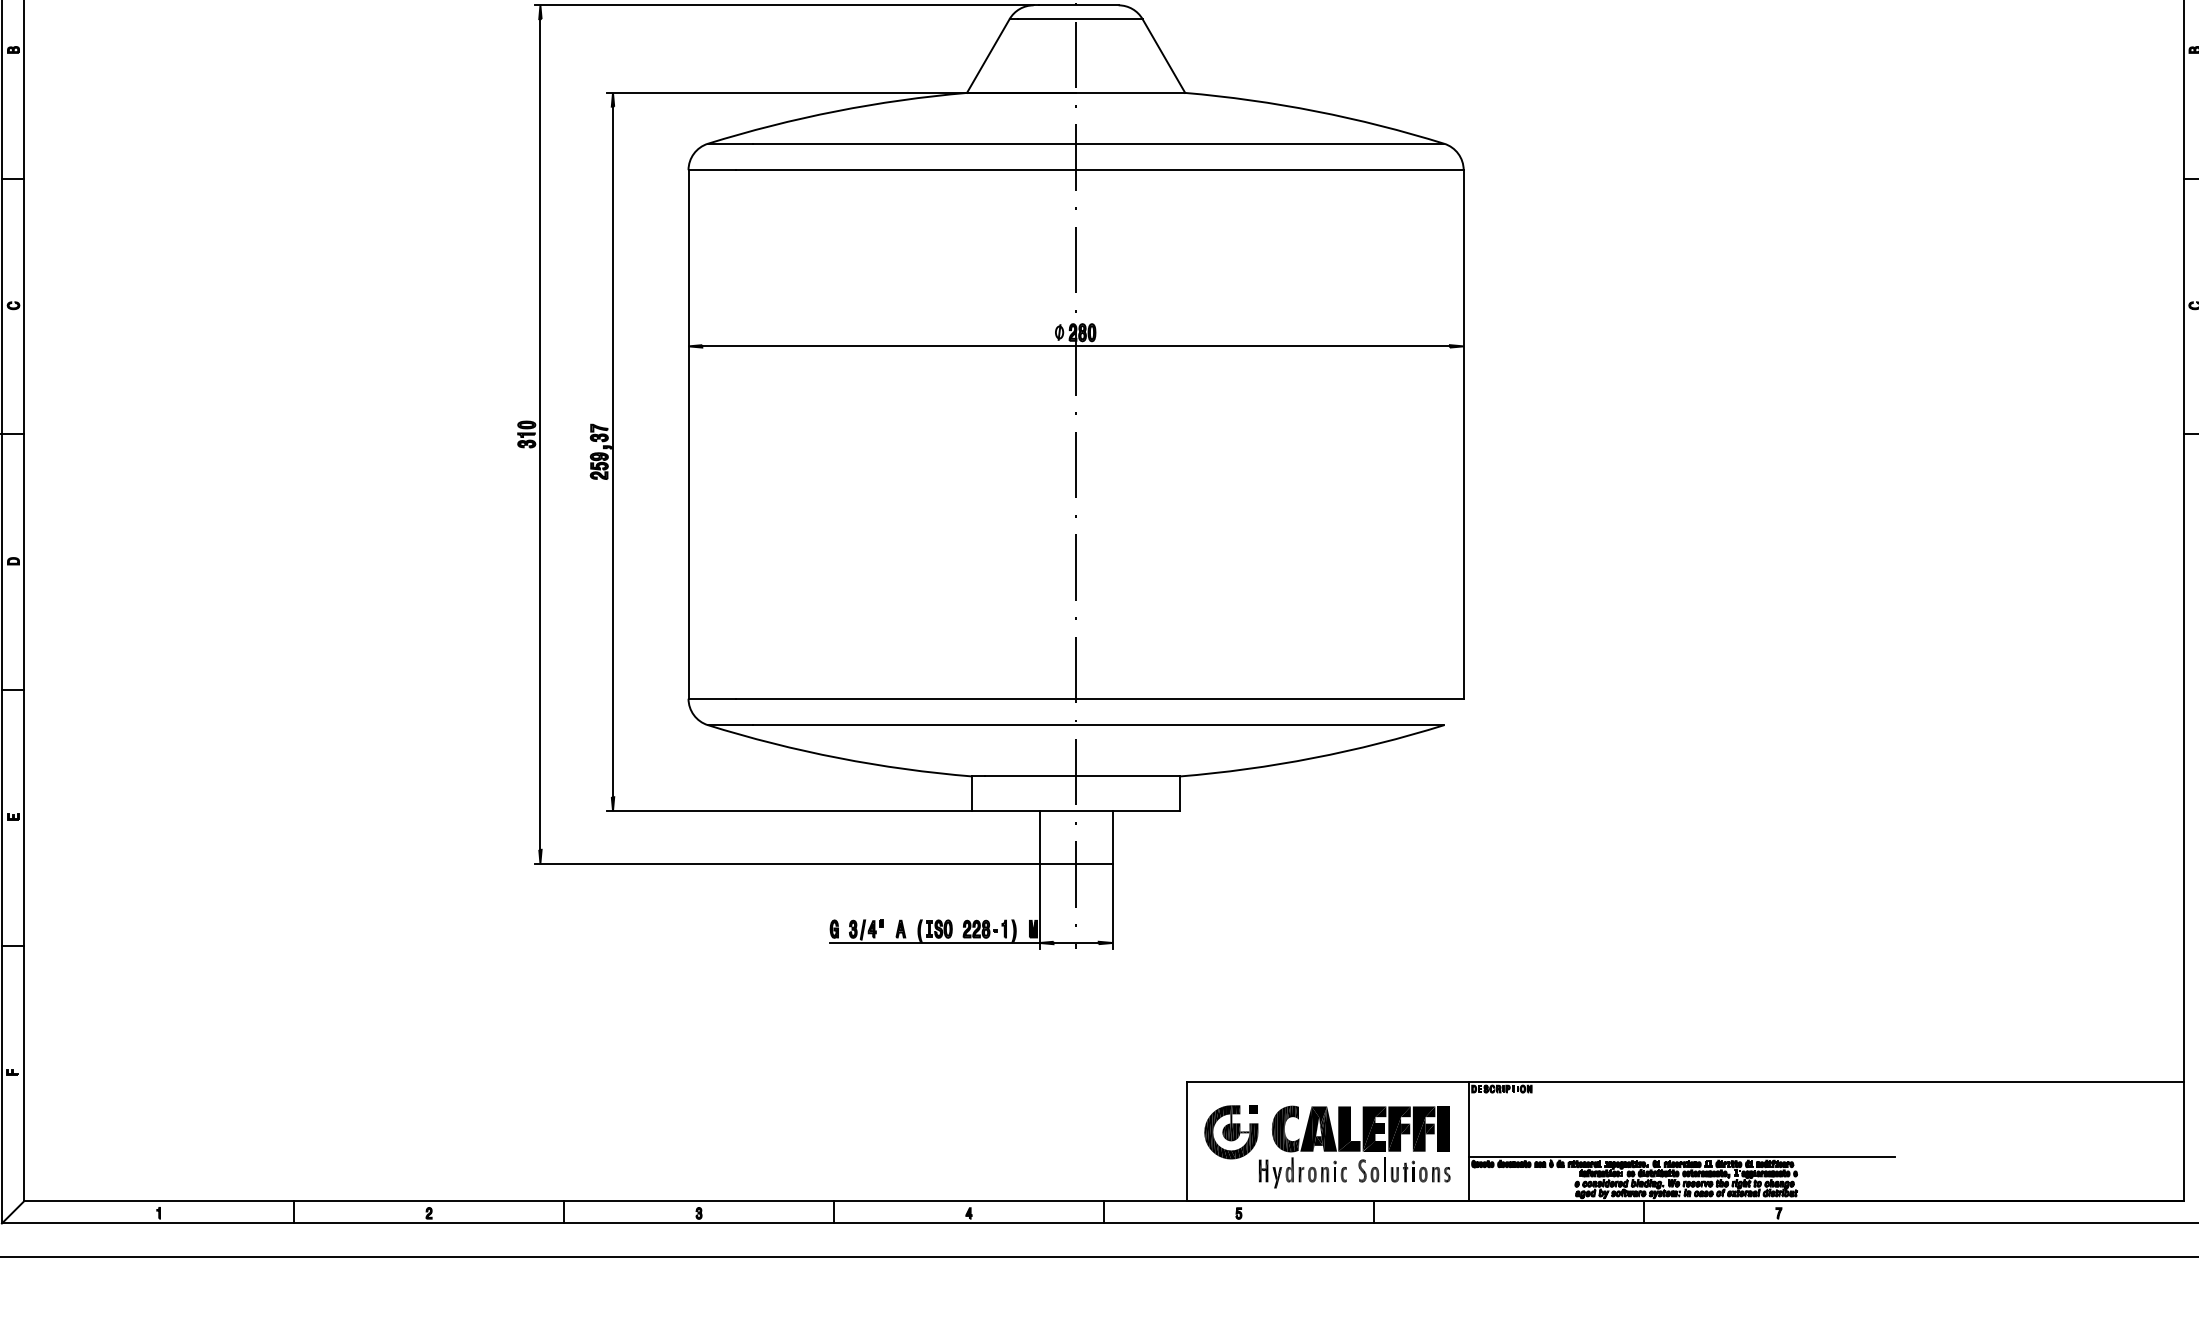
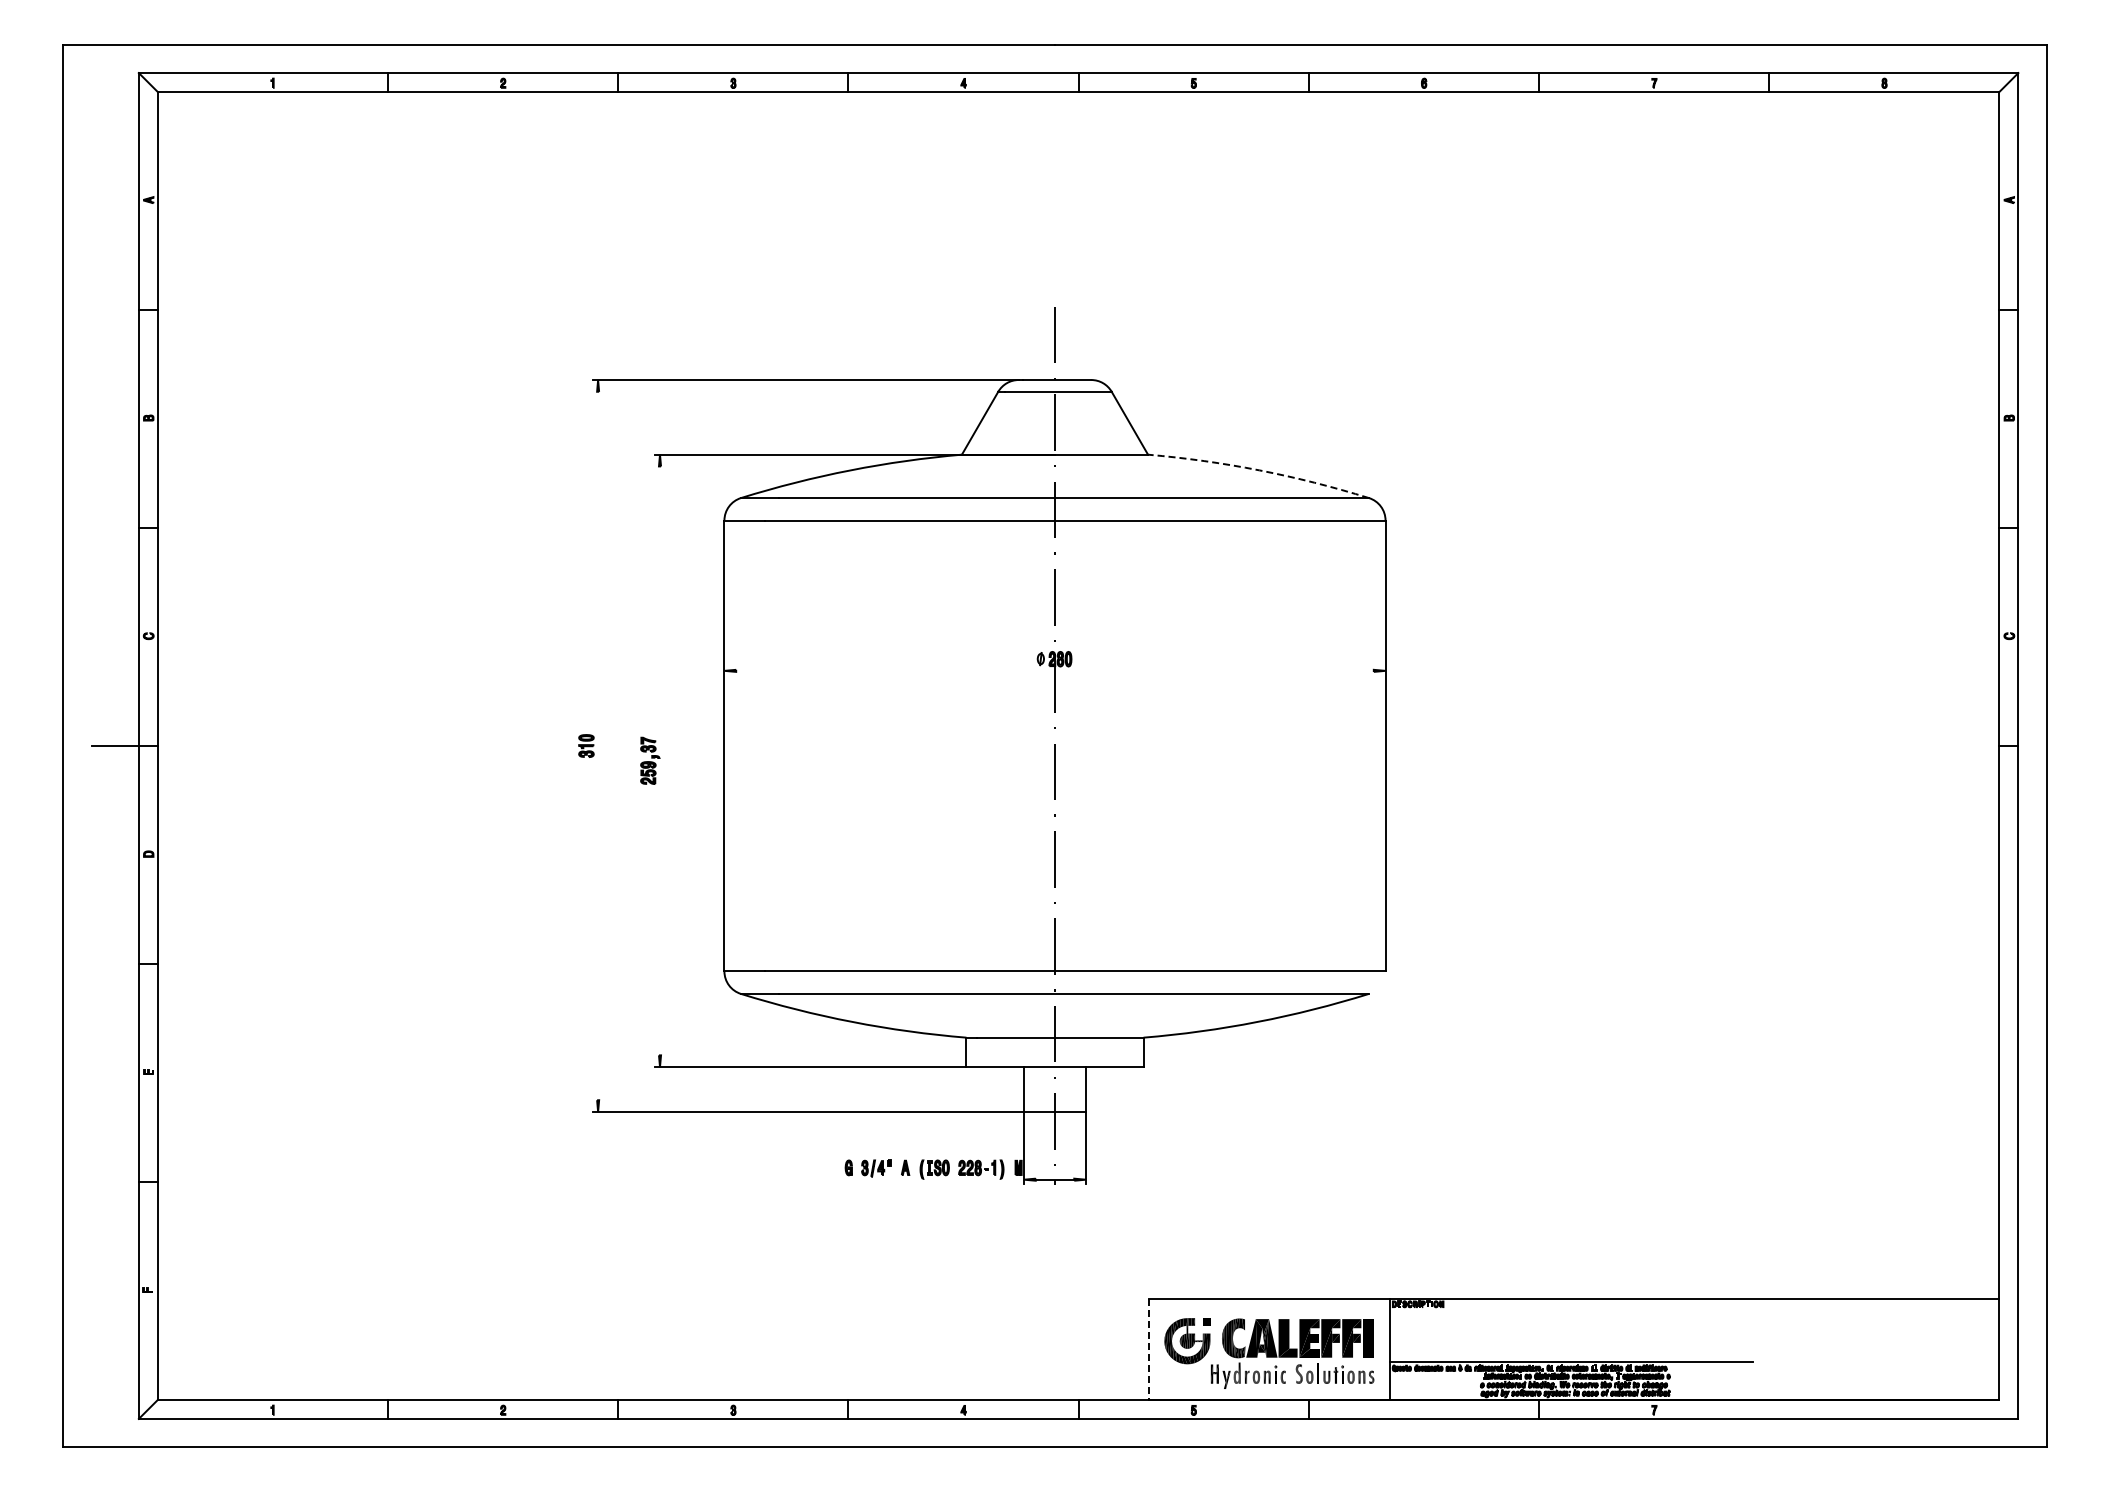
arc: (1315, 111) -> (1259, 470), solid -> dashed
line: (1075, 345) -> (1054, 670), removed
line: (540, 433) -> (598, 745), removed
line: (613, 451) -> (660, 760), removed
line: (934, 942) -> (934, 1179), removed
line: (1186, 1142) -> (1149, 1349), solid -> dashed

